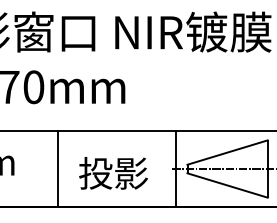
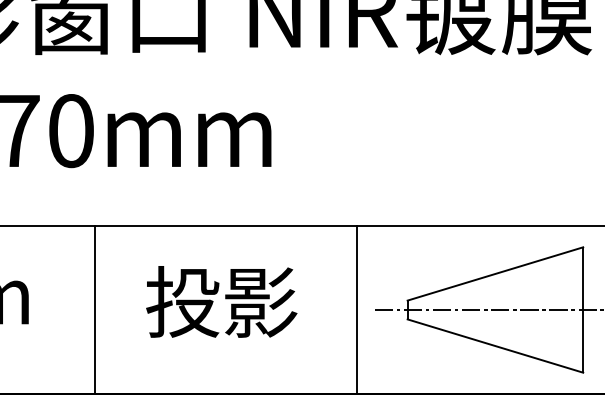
line: (57, 168) -> (94, 308), moved
line: (176, 168) -> (357, 308), moved
text: (113, 173) -> (221, 302), moved

